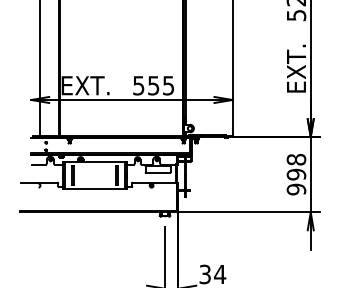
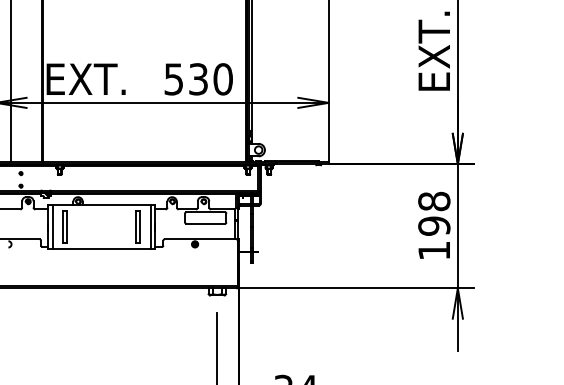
text: (161, 85) -> (211, 78), 555 -> 530
text: (296, 189) -> (434, 250), 998 -> 198

